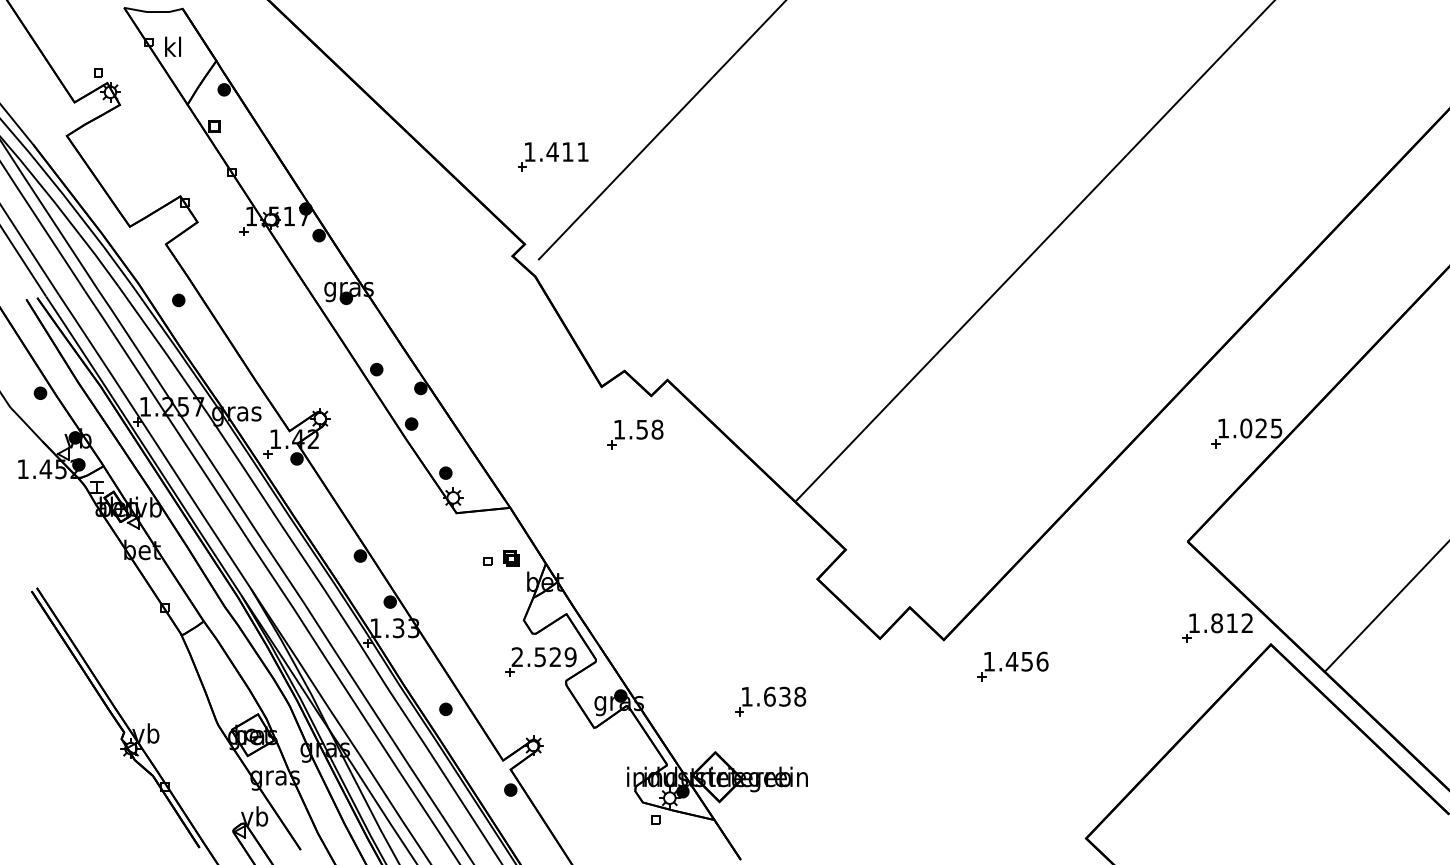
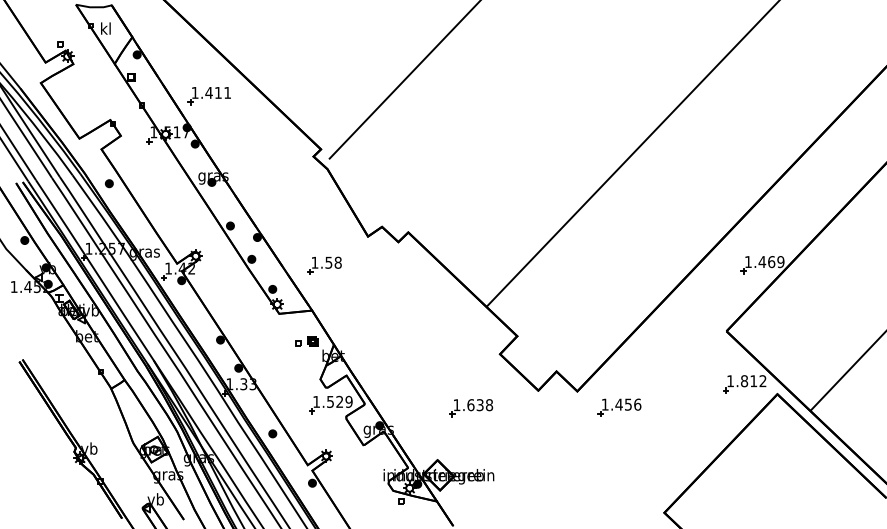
part: (551, 157) -> (208, 96), moved
text: (1261, 429) -> (771, 262), 1.025 -> 1.469
part: (635, 434) -> (324, 265), moved
text: (517, 656) -> (316, 401), 2.529 -> 1.529
part: (770, 702) -> (471, 408), moved

